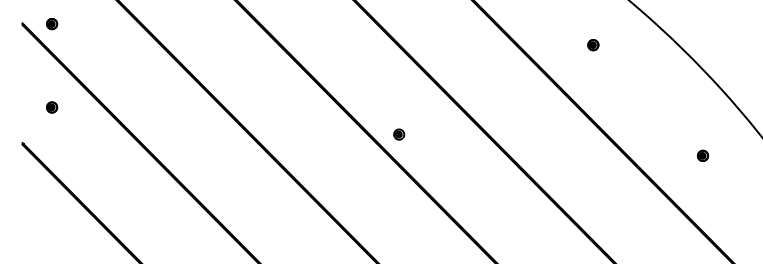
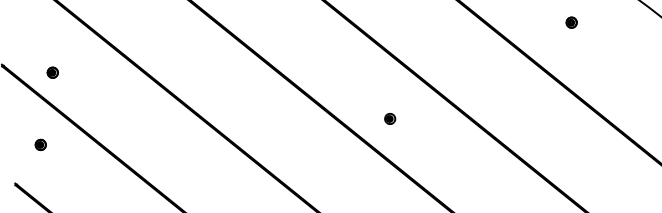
part: (52, 24) -> (53, 73), moved
part: (399, 134) -> (390, 118), moved

